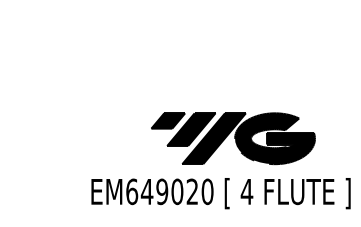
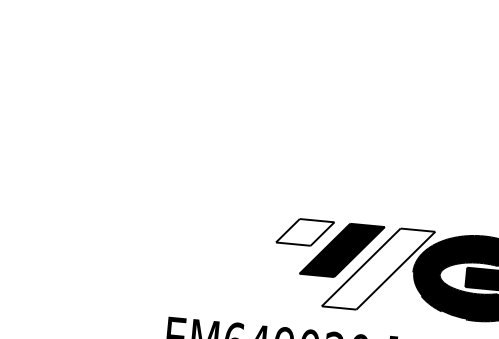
fill: (168, 120) -> (305, 231), removed
fill: (213, 138) -> (377, 268), removed

